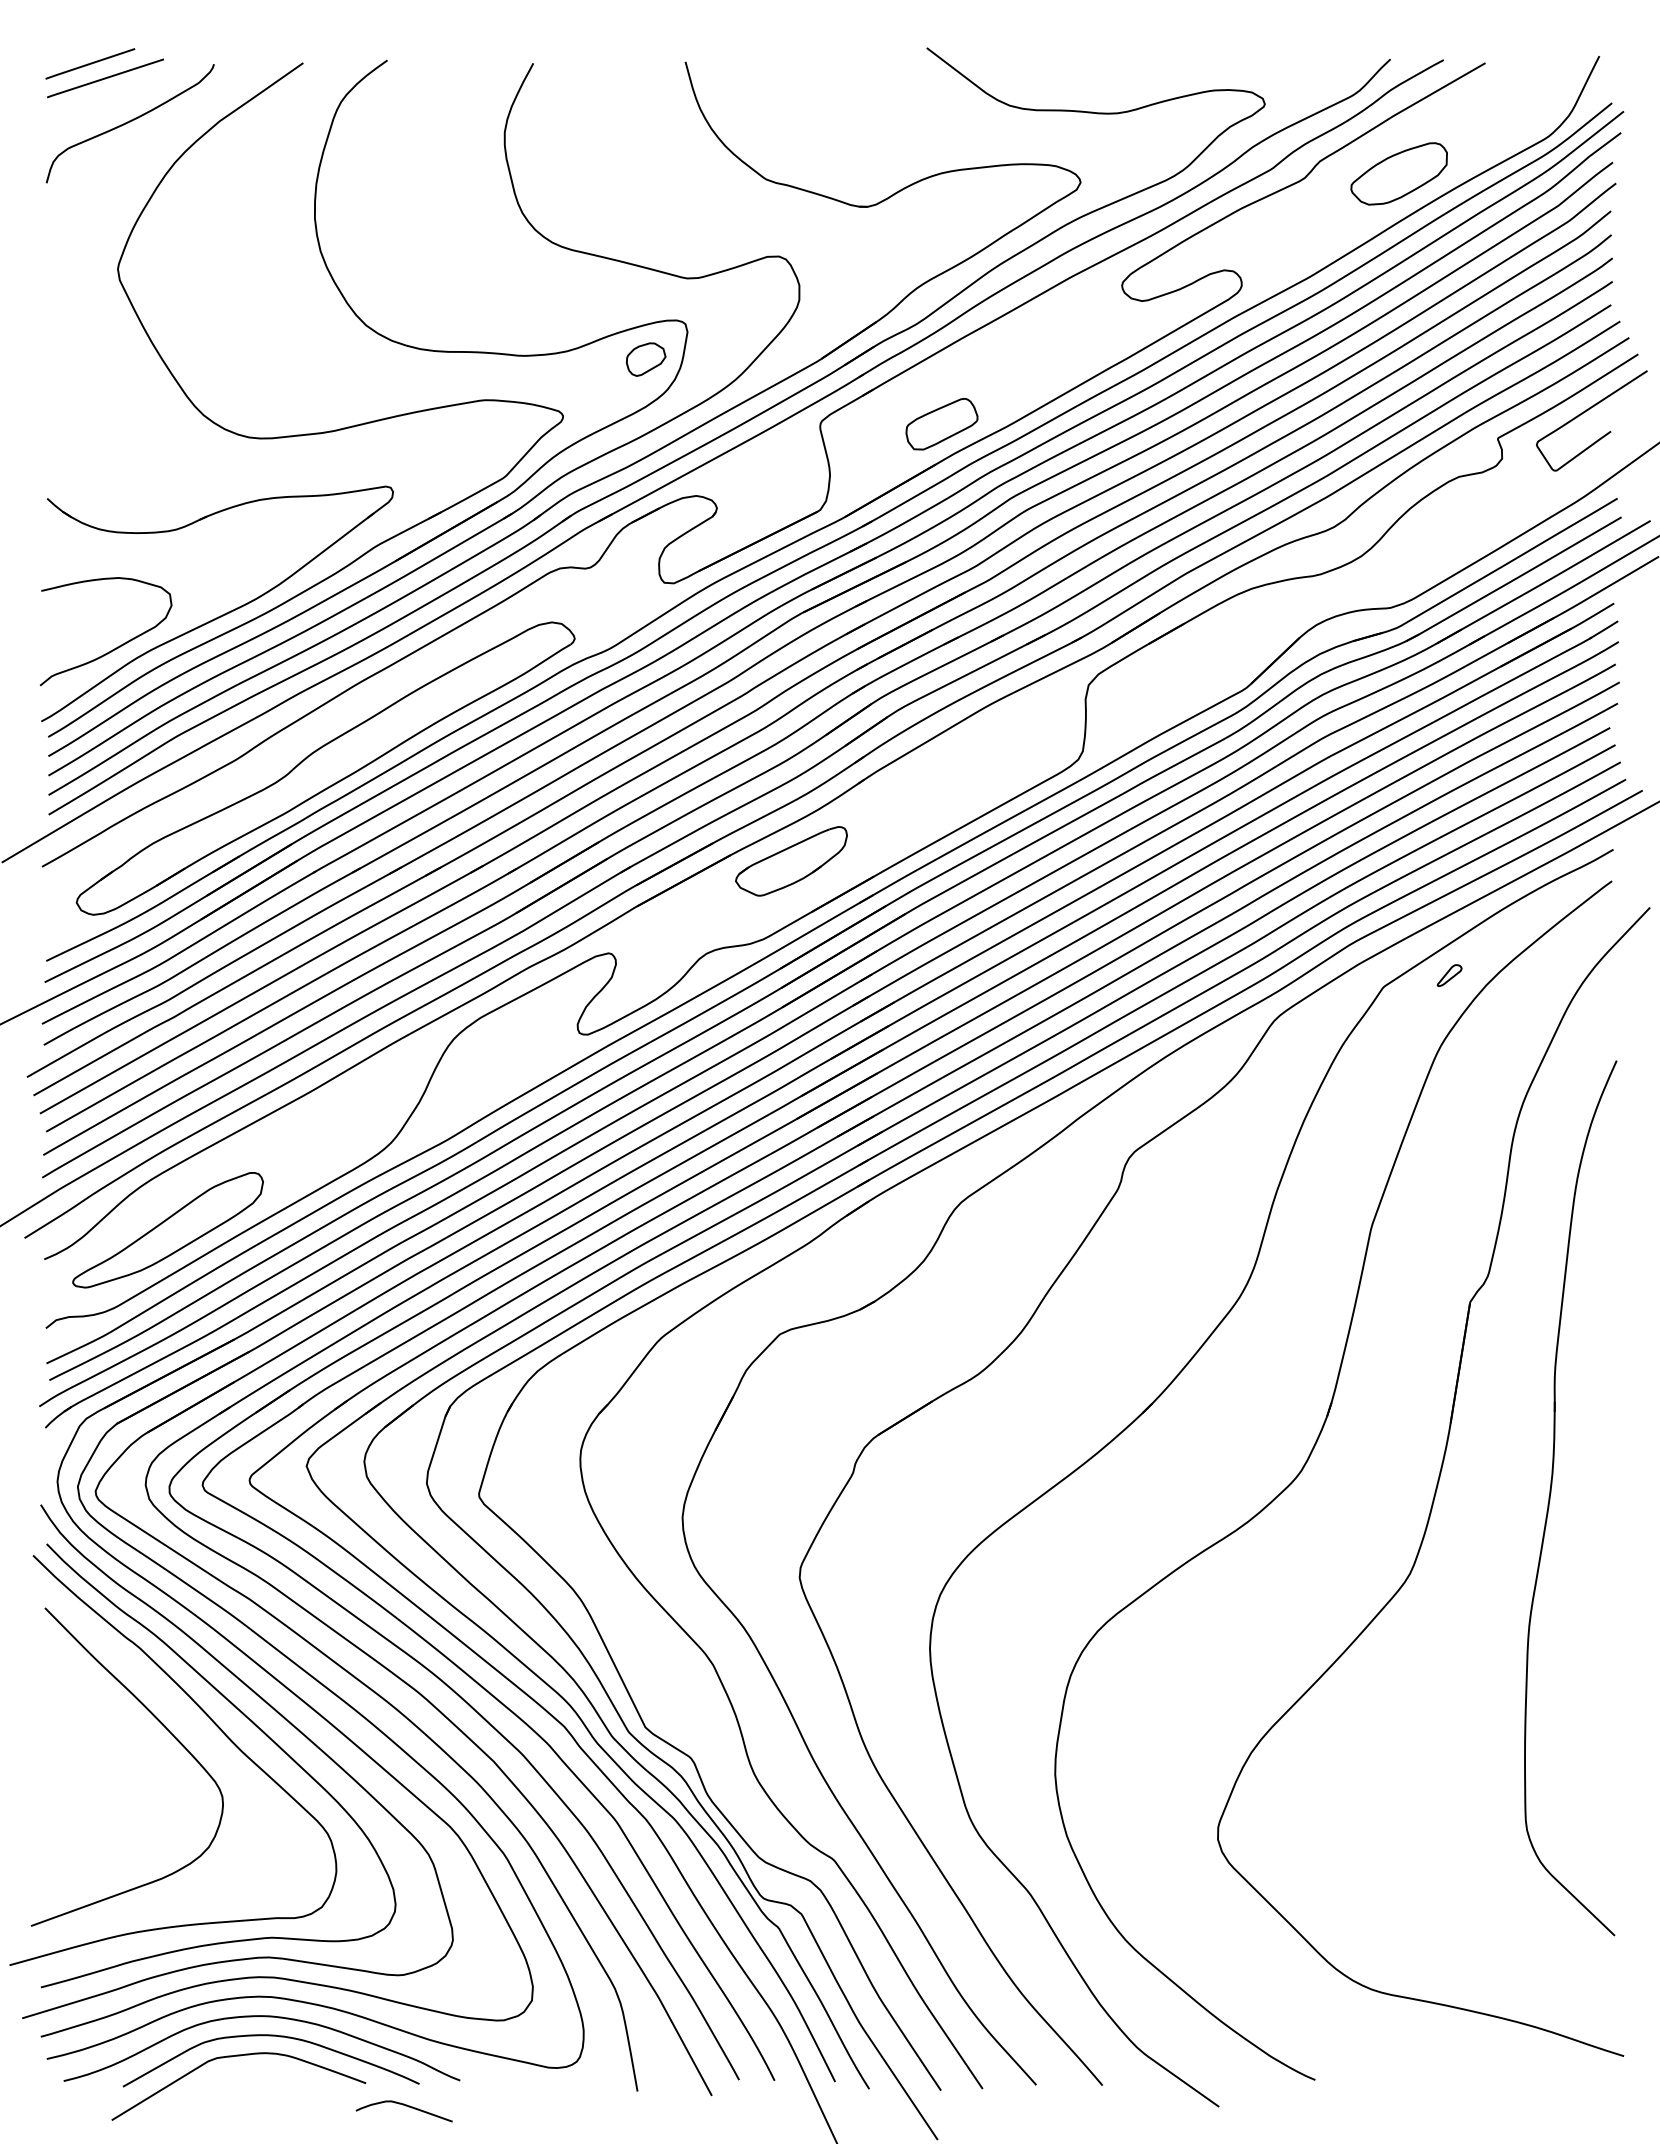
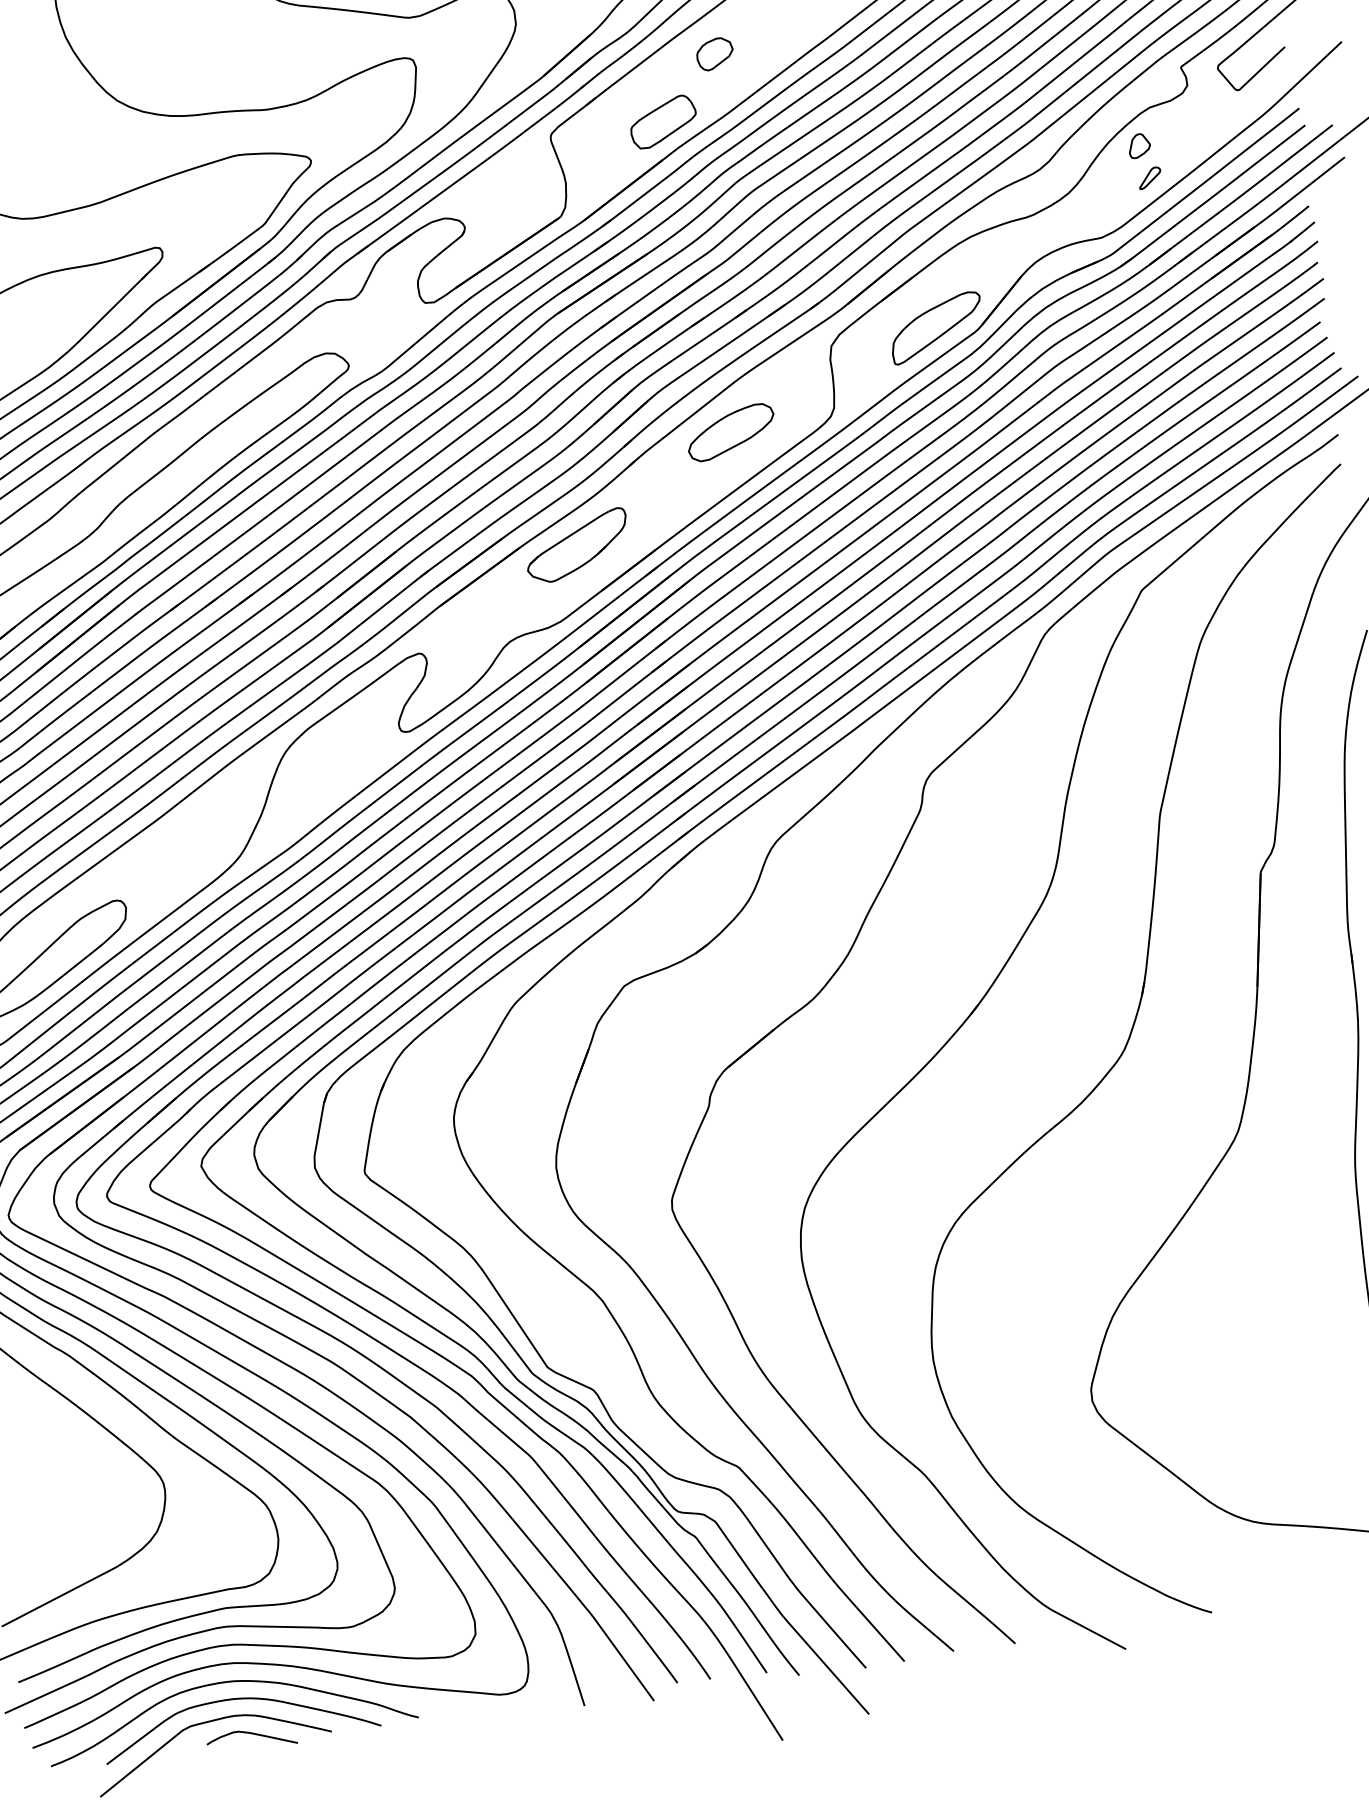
part: (646, 359) -> (715, 54), moved
part: (1442, 515) -> (1138, 145), added
part: (1202, 680) -> (936, 327), added
part: (970, 762) -> (731, 432), added
part: (1449, 975) -> (1149, 178), moved
curve: (405, 2106) -> (252, 1734), moved

